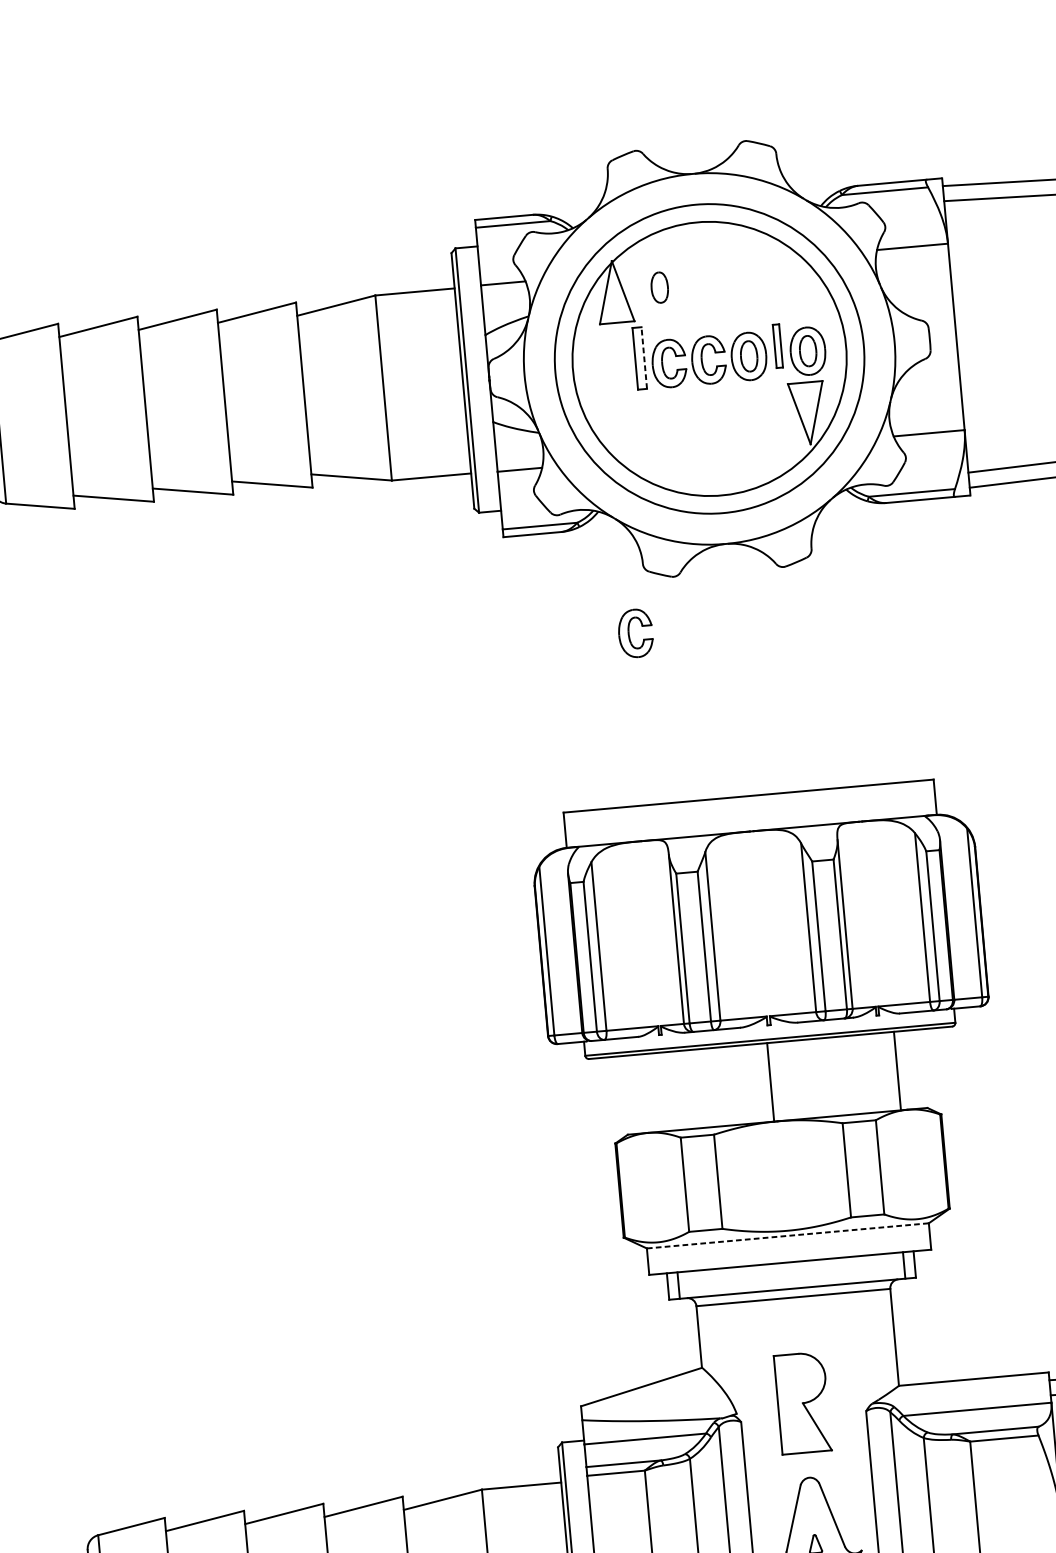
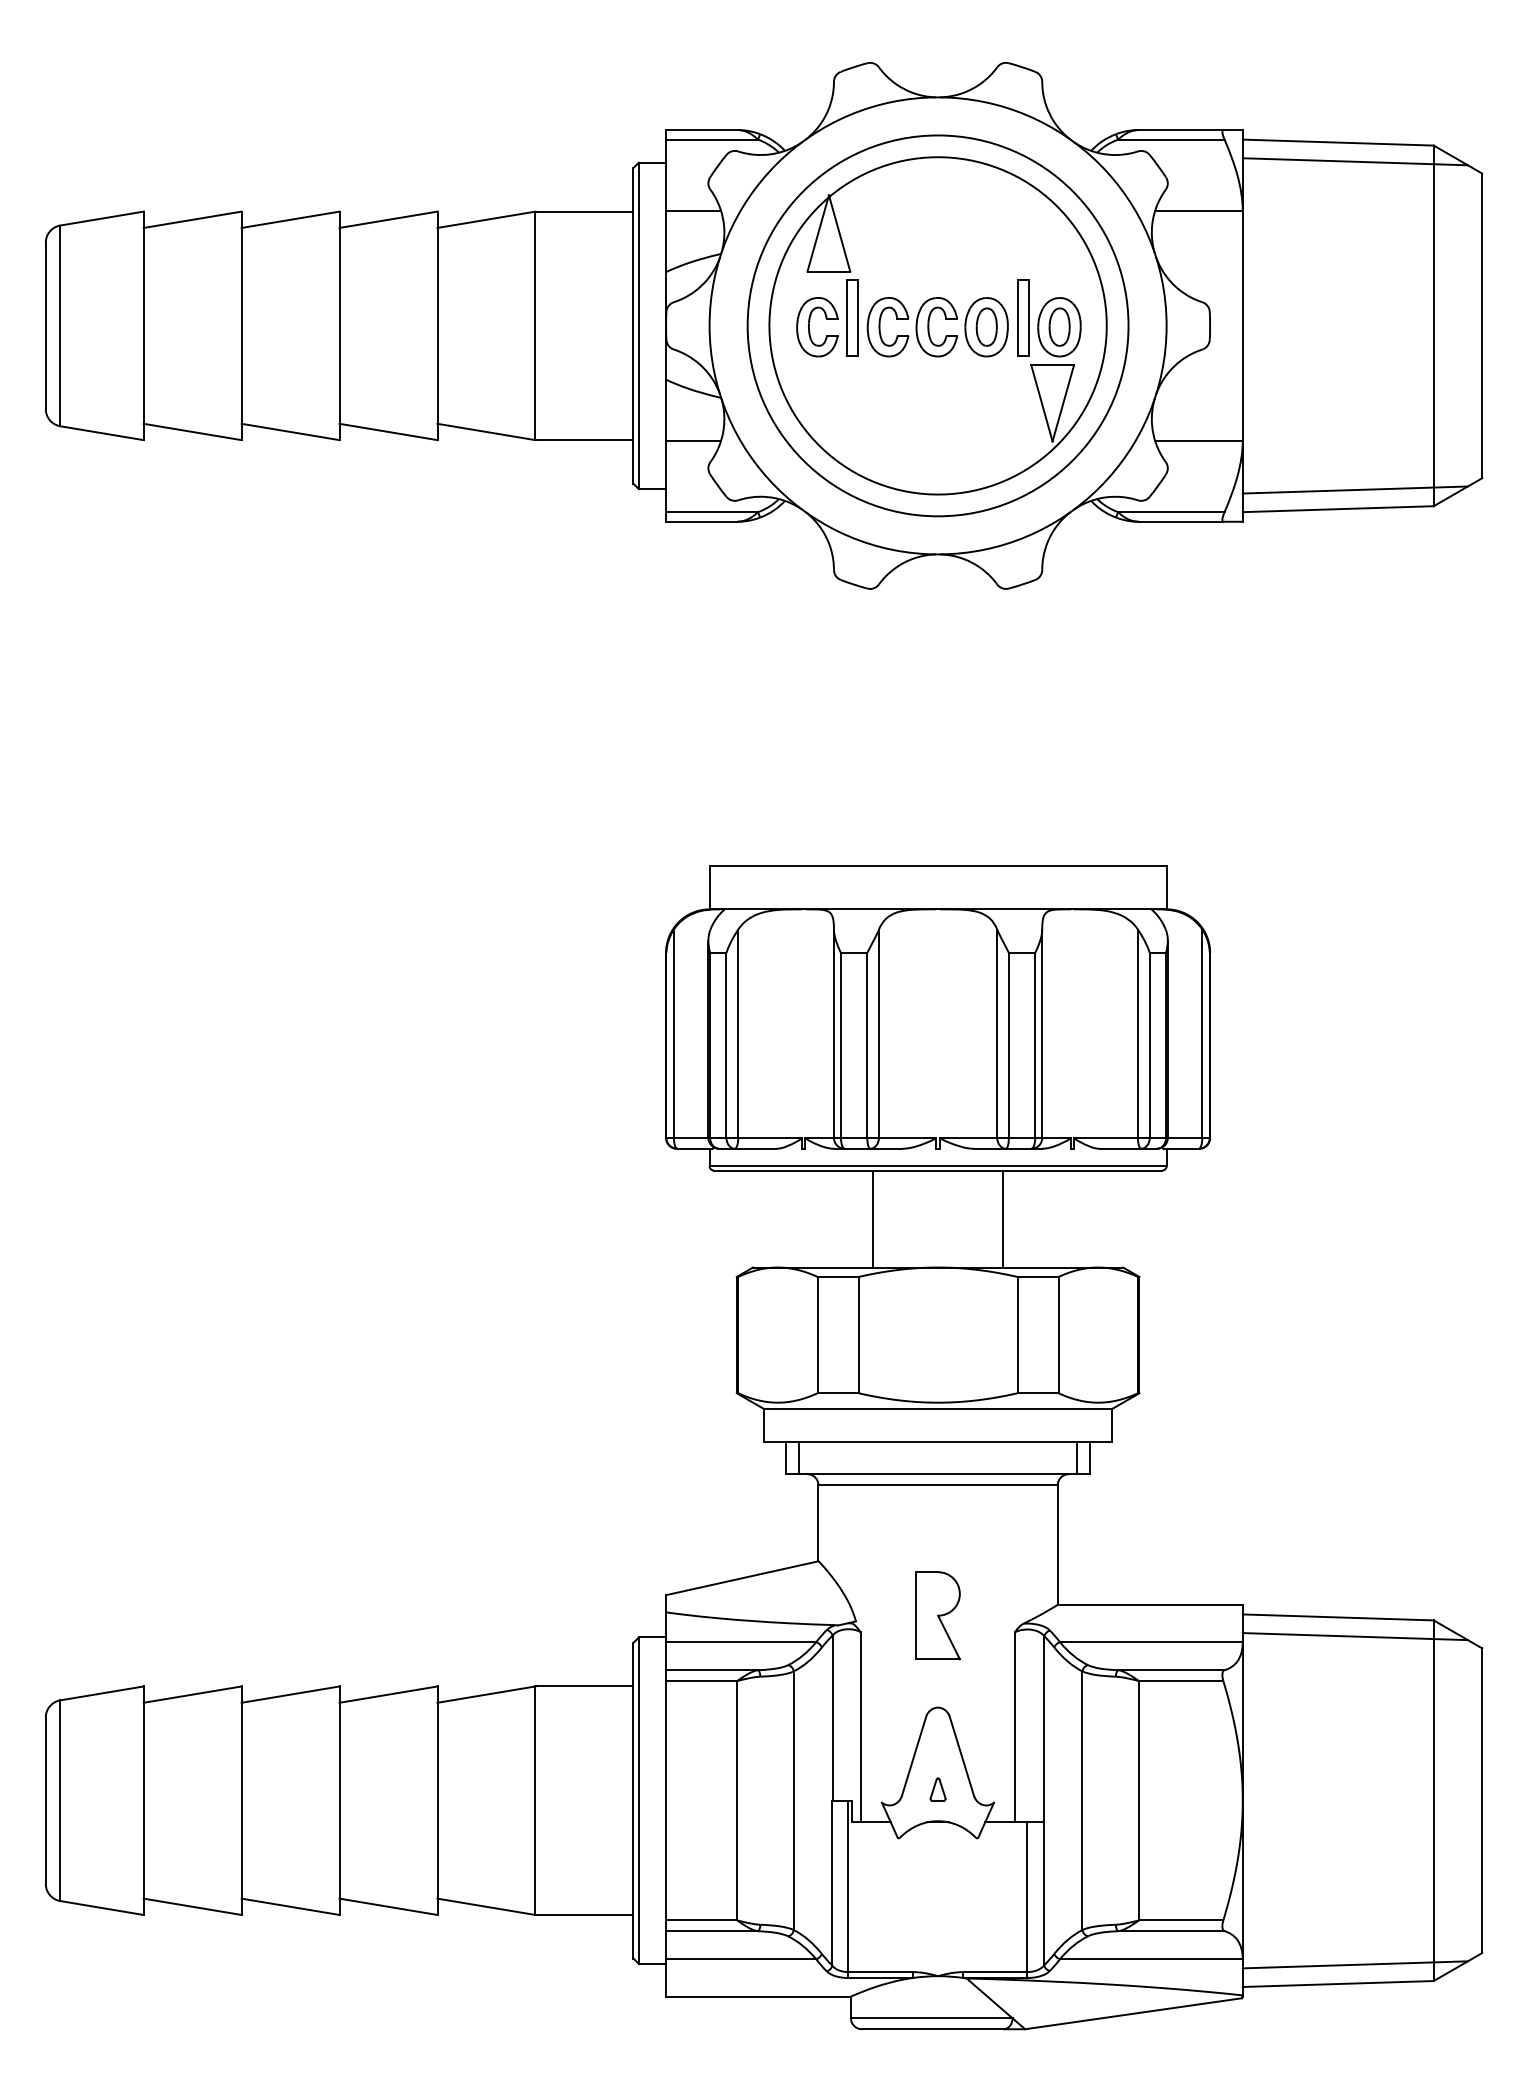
part: (659, 287) -> (884, 232), removed
part: (778, 345) -> (1023, 317), size x1.43
line: (644, 357) -> (858, 317), dashed -> solid
part: (629, 634) -> (809, 327), moved
line: (897, 1070) -> (1003, 1218), moved
line: (770, 1081) -> (872, 1218), moved
line: (788, 1235) -> (938, 1408), dashed -> solid
part: (802, 1403) -> (937, 1615), size x0.71

